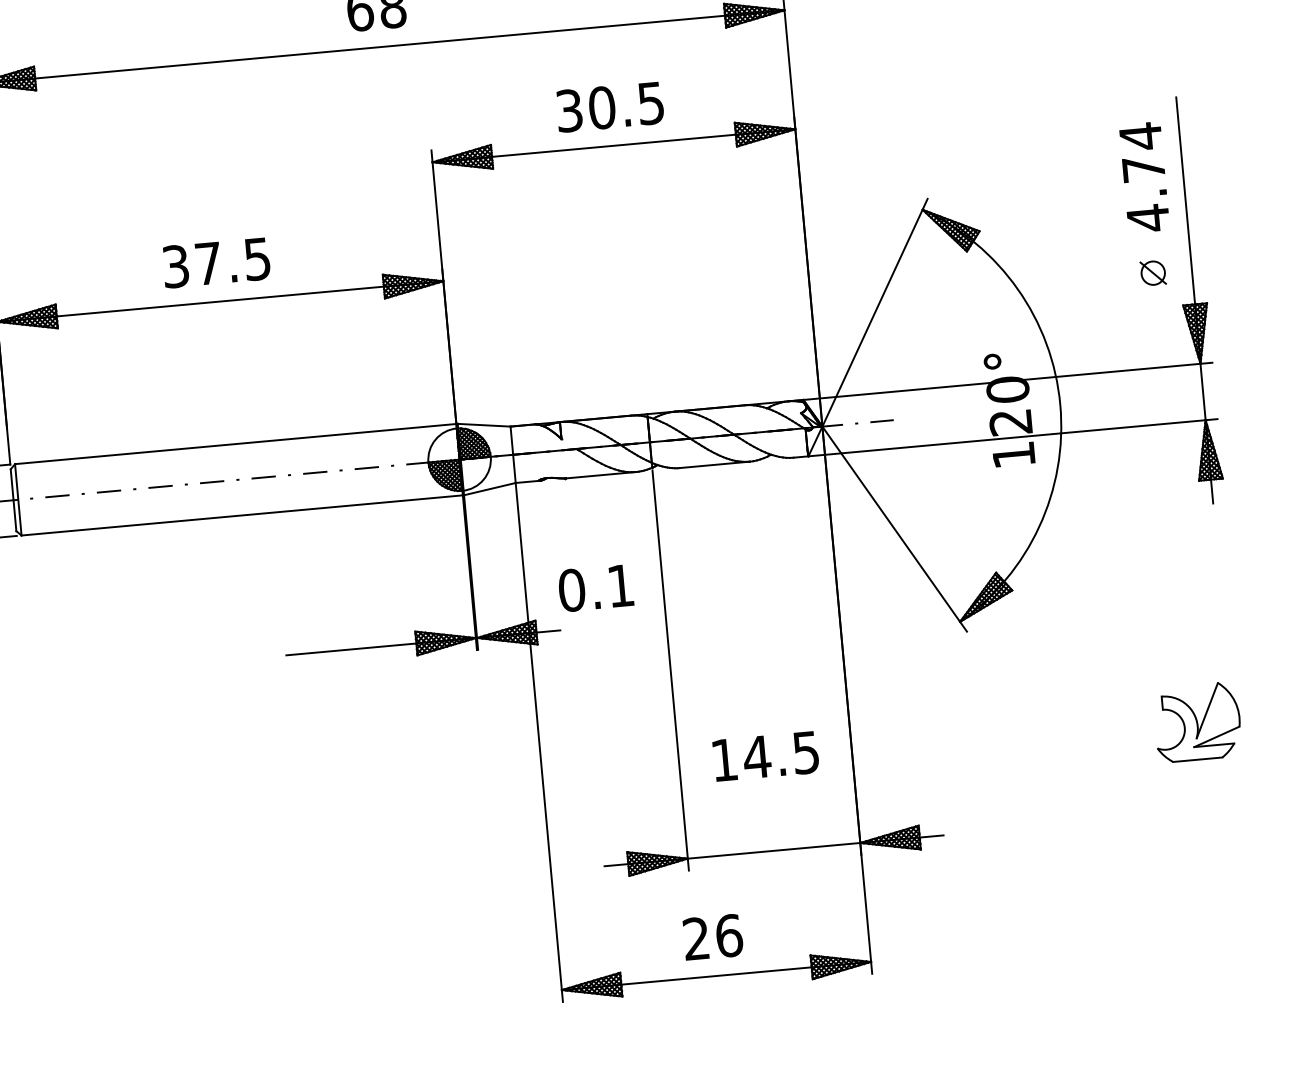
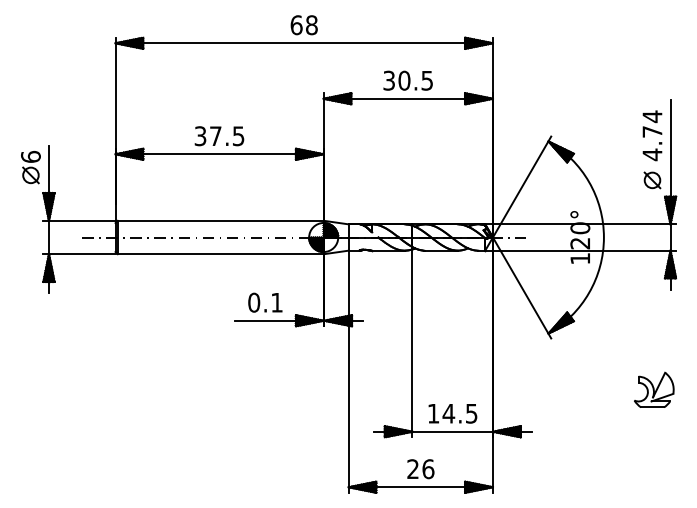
part: (1153, 273) -> (652, 180), size x1.43
text: (596, 587) -> (265, 302), moved
text: (764, 756) -> (452, 413), moved

